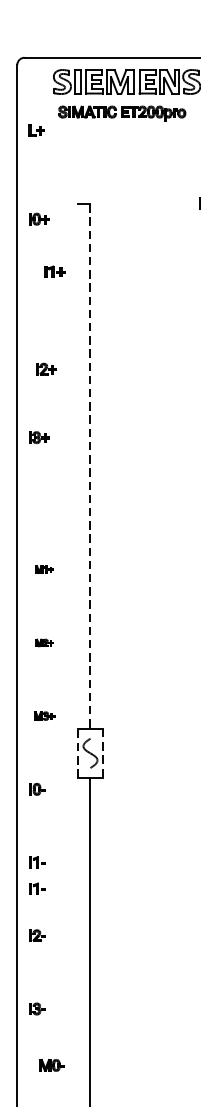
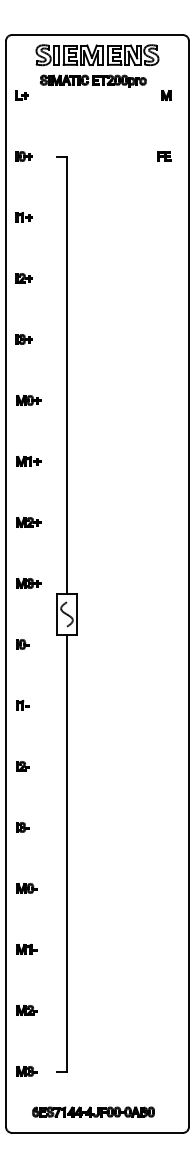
part: (38, 219) -> (23, 156), moved
part: (53, 272) -> (23, 217), moved
part: (45, 369) -> (23, 278), moved
part: (38, 437) -> (23, 339), moved
line: (91, 466) -> (67, 375), dashed -> solid
part: (44, 496) -> (28, 400), added
part: (44, 569) -> (28, 461), size x1.67
part: (44, 642) -> (28, 522), size x1.67
part: (44, 716) -> (28, 583), size x1.43
line: (77, 753) -> (56, 614), dashed -> solid
line: (103, 753) -> (77, 614), dashed -> solid
part: (37, 887) -> (22, 726), removed
part: (51, 1065) -> (26, 888), moved

